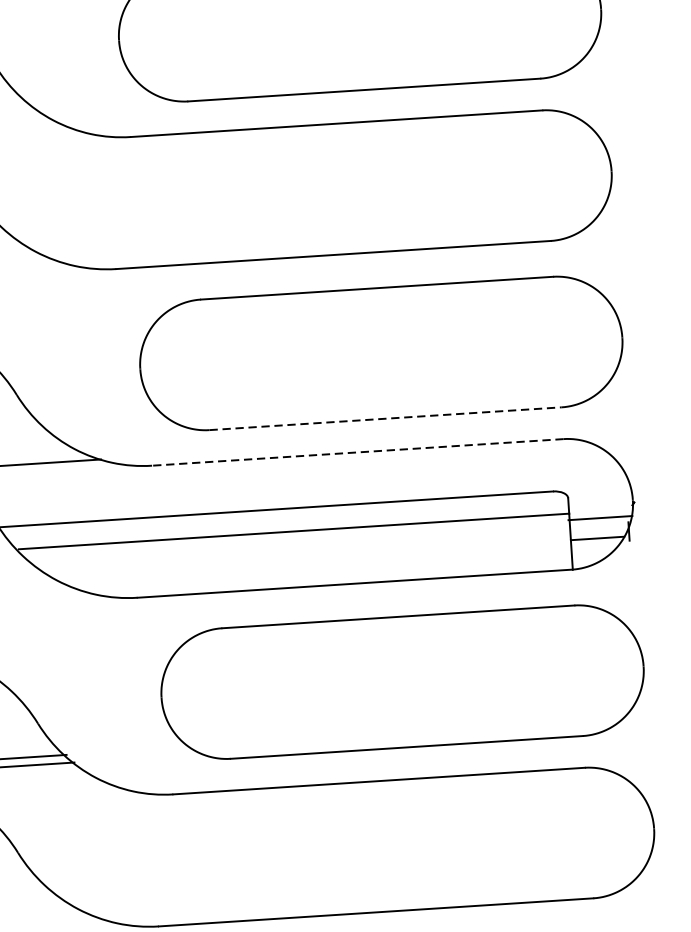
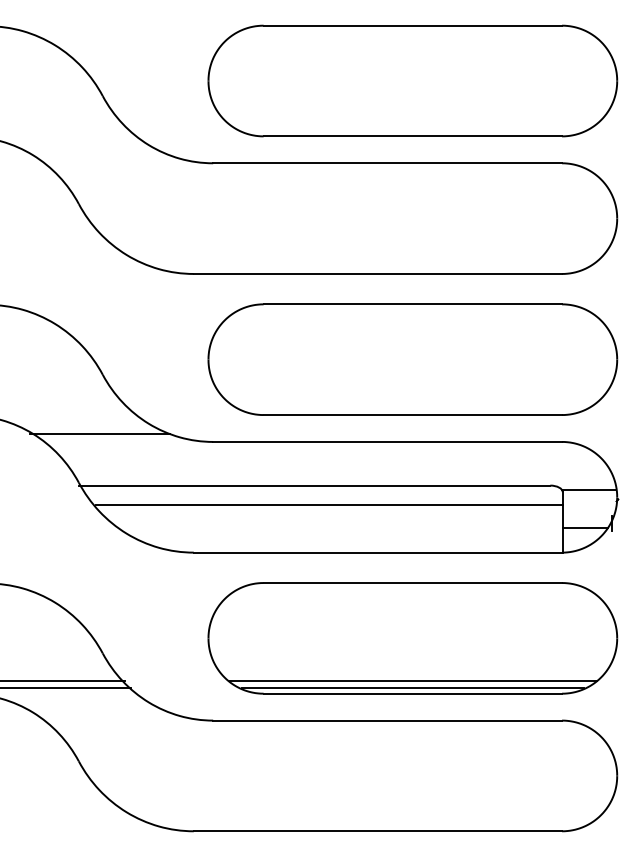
line: (386, 419) -> (413, 415), dashed -> solid
line: (357, 451) -> (387, 441), dashed -> solid
line: (600, 517) -> (588, 489), moved
line: (406, 732) -> (413, 681), added
line: (406, 741) -> (412, 688), added

